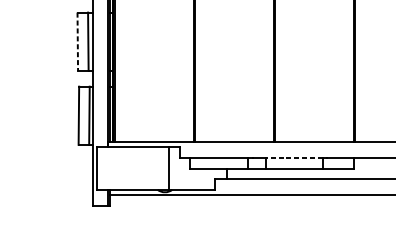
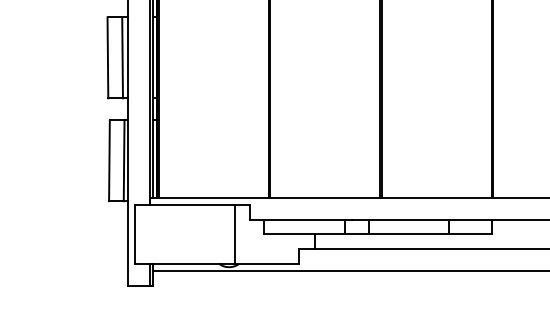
line: (77, 42) -> (107, 58), dashed -> solid
line: (294, 157) -> (408, 219), dashed -> solid

